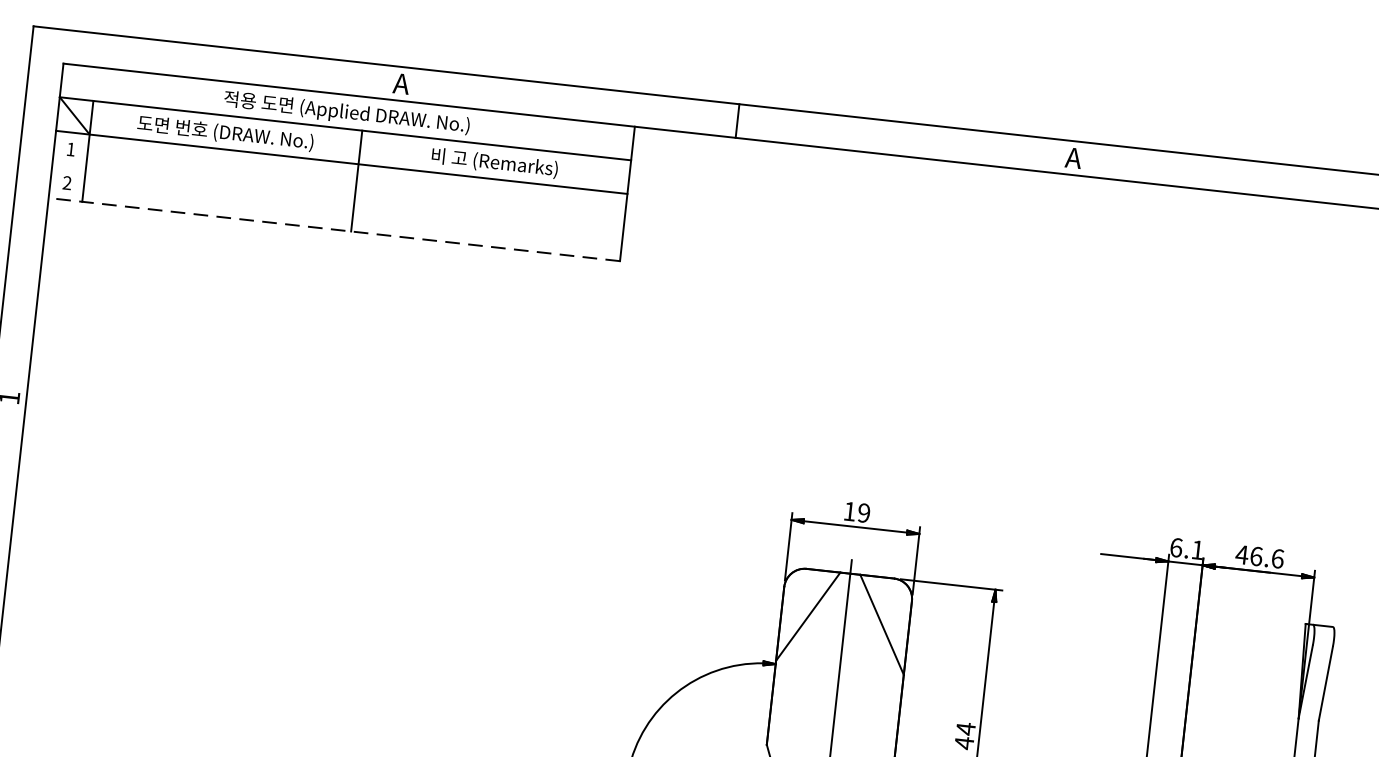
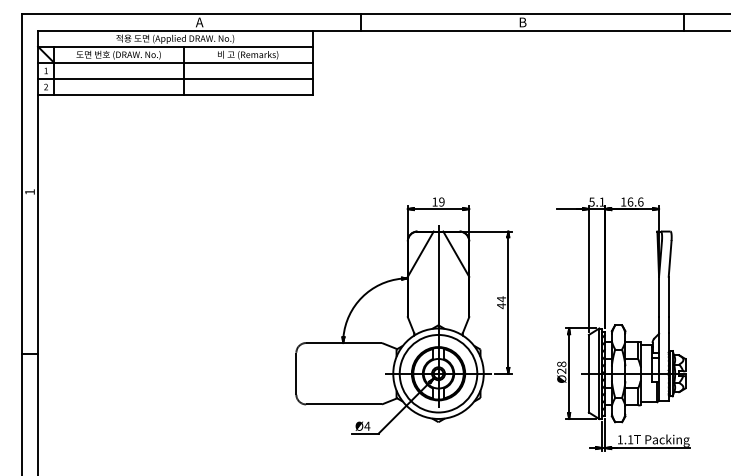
text: (1073, 158) -> (522, 22), A -> B
line: (338, 196) -> (175, 79), added
line: (332, 230) -> (174, 95), dashed -> solid
text: (1175, 546) -> (591, 201), 6.1 -> 5.1
text: (1242, 553) -> (623, 201), 46.6 -> 16.6

